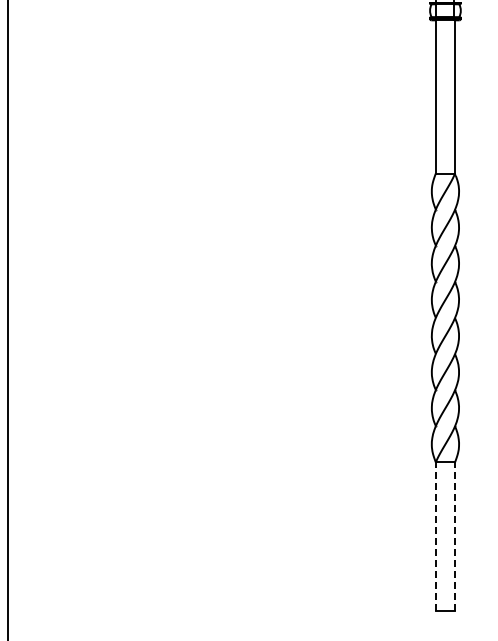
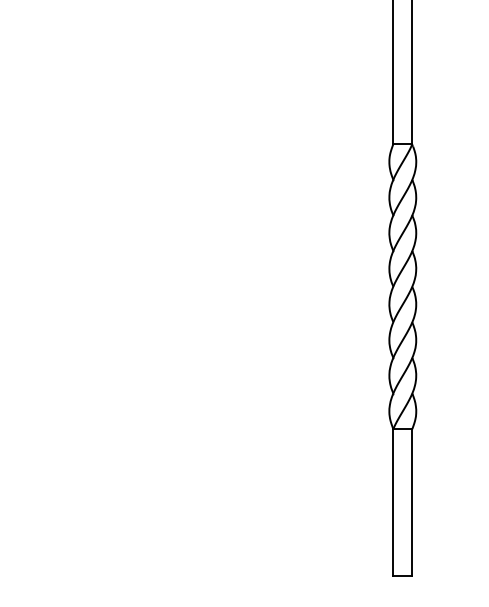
line: (435, 536) -> (393, 502), dashed -> solid
line: (455, 536) -> (412, 502), dashed -> solid

